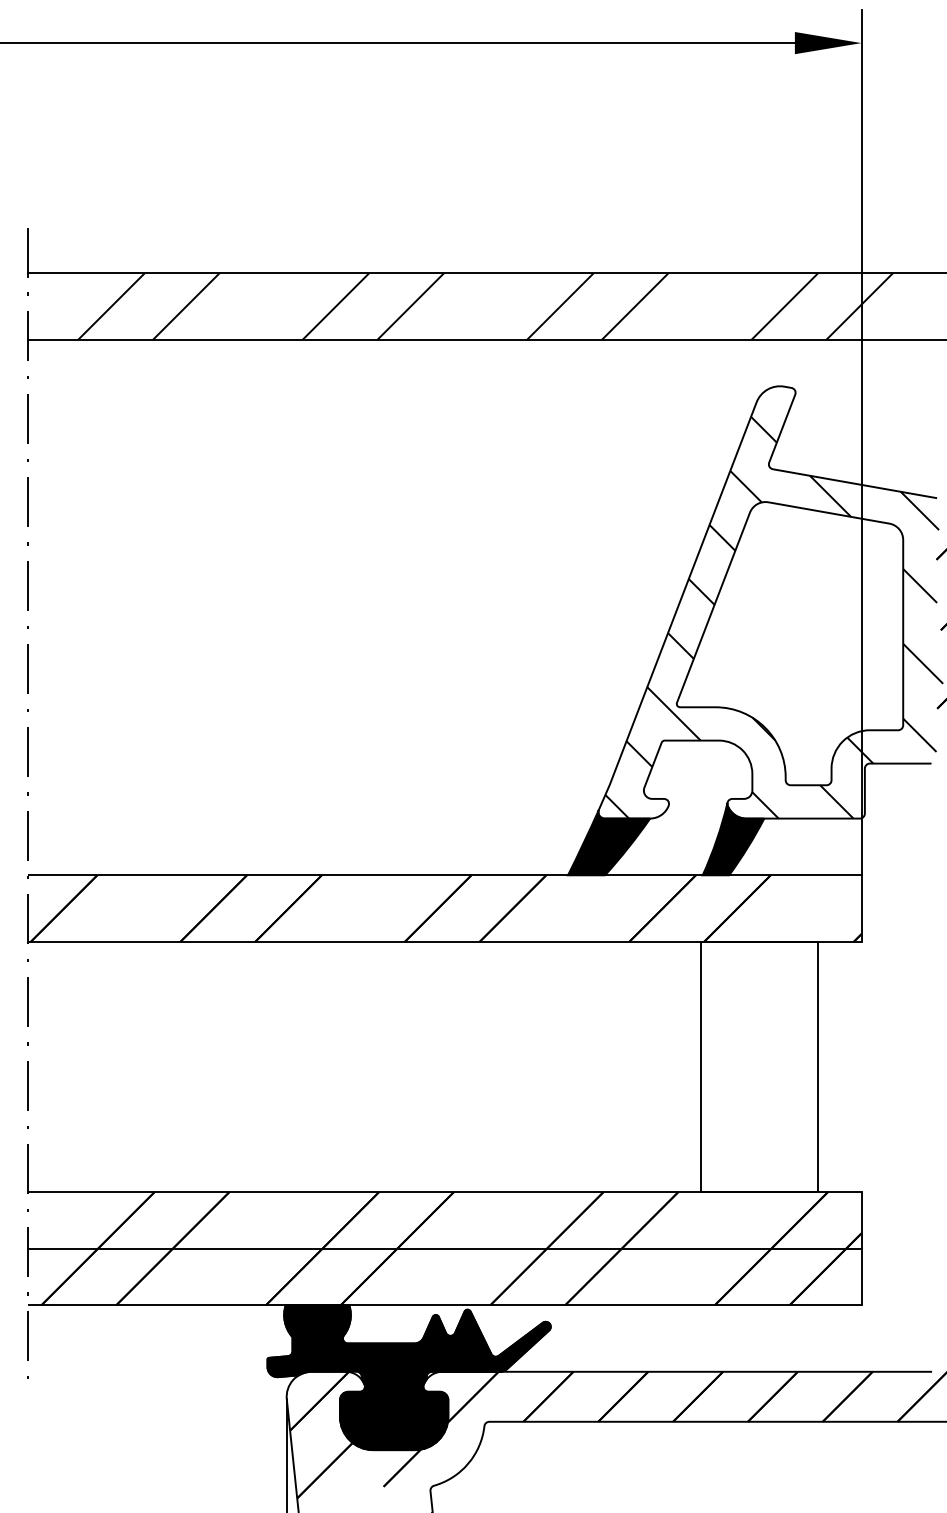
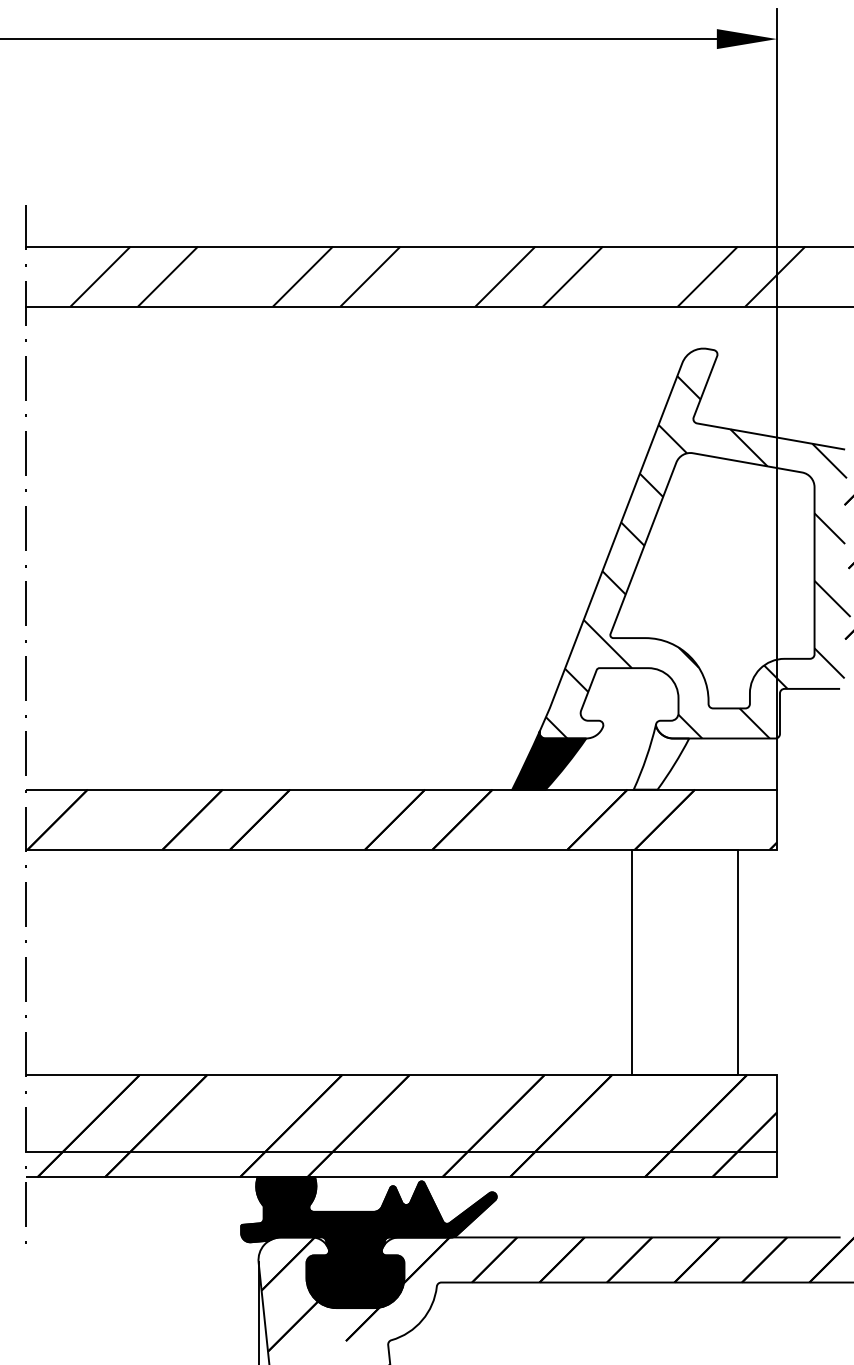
fill: (733, 838) -> (661, 756), removed
line: (444, 1248) -> (400, 1152), moved

